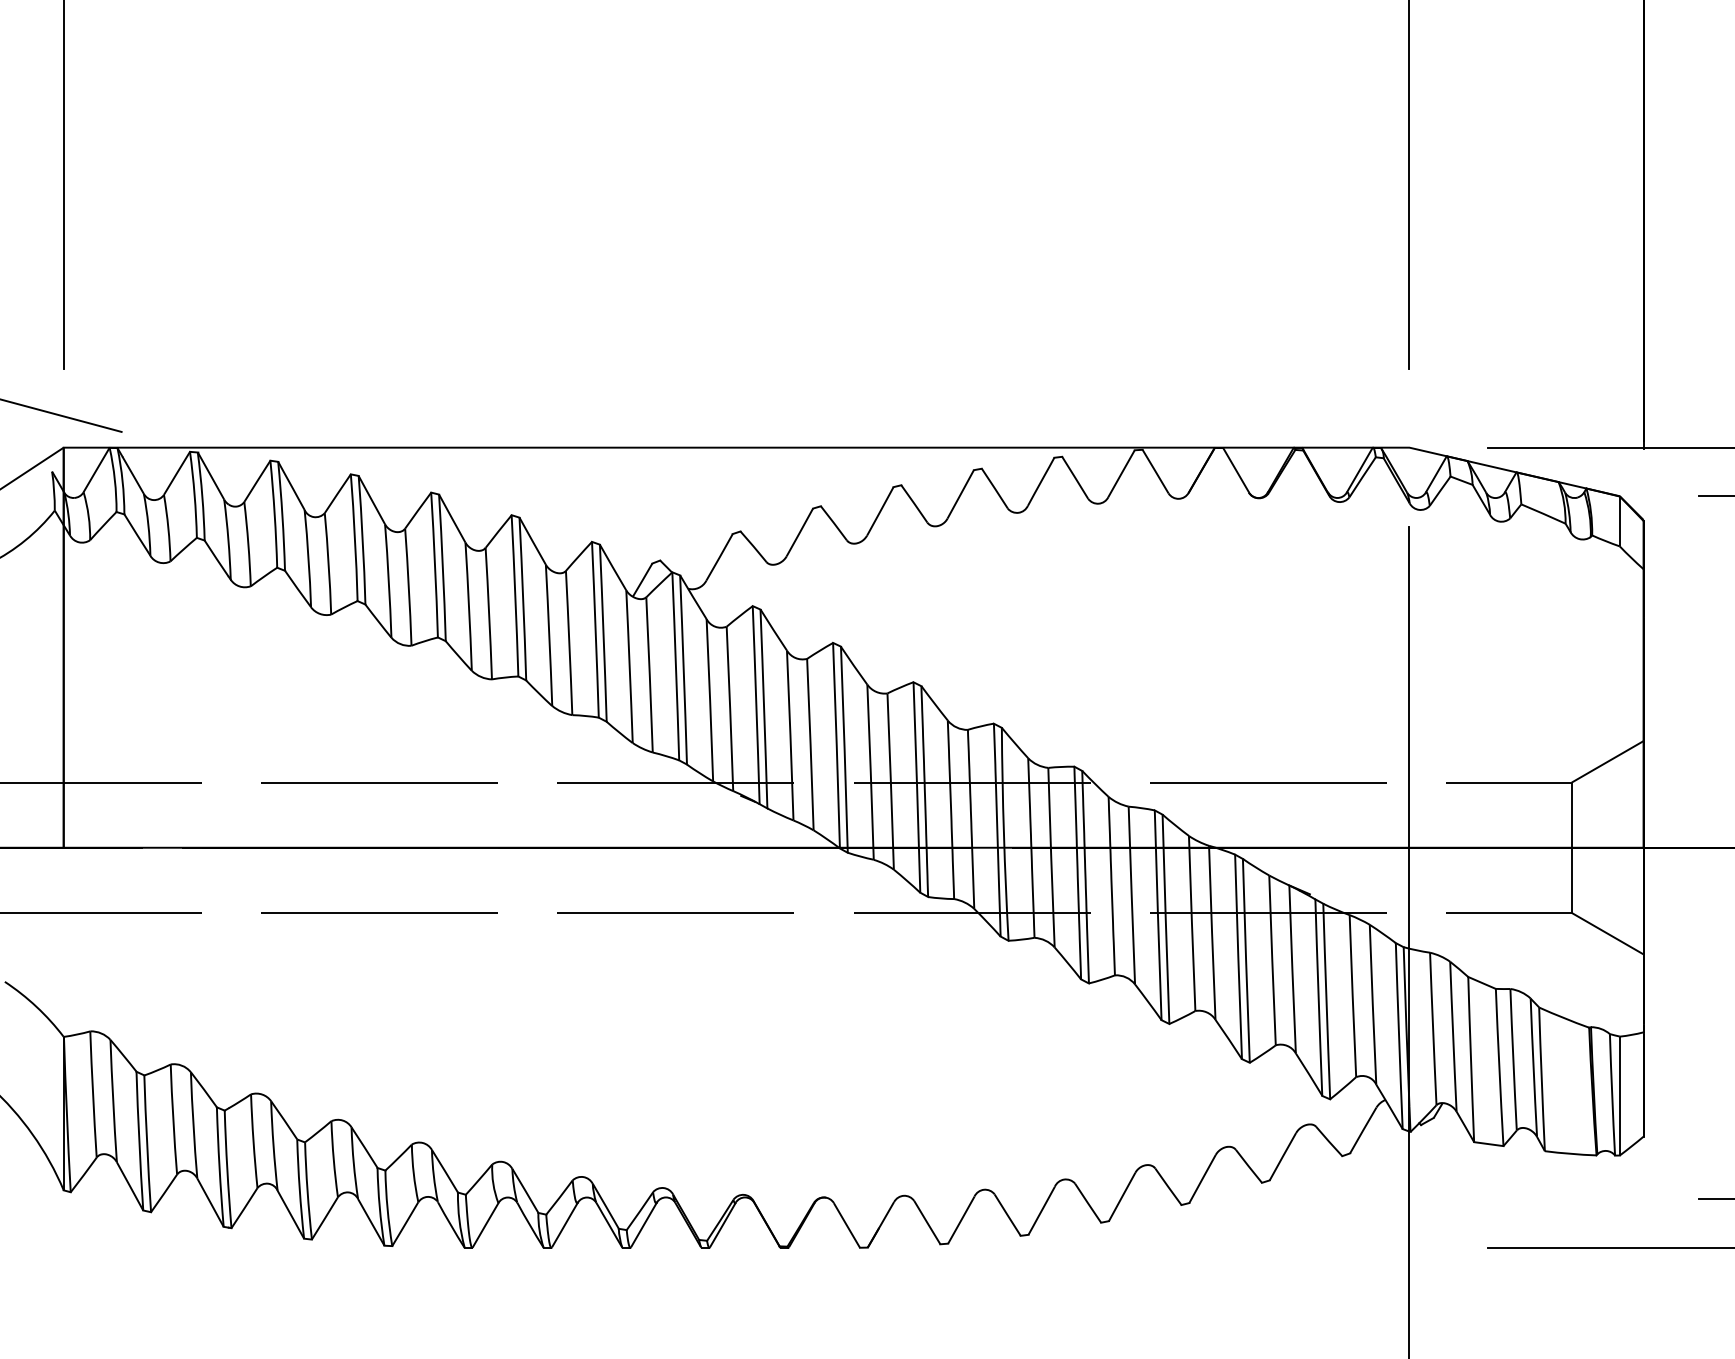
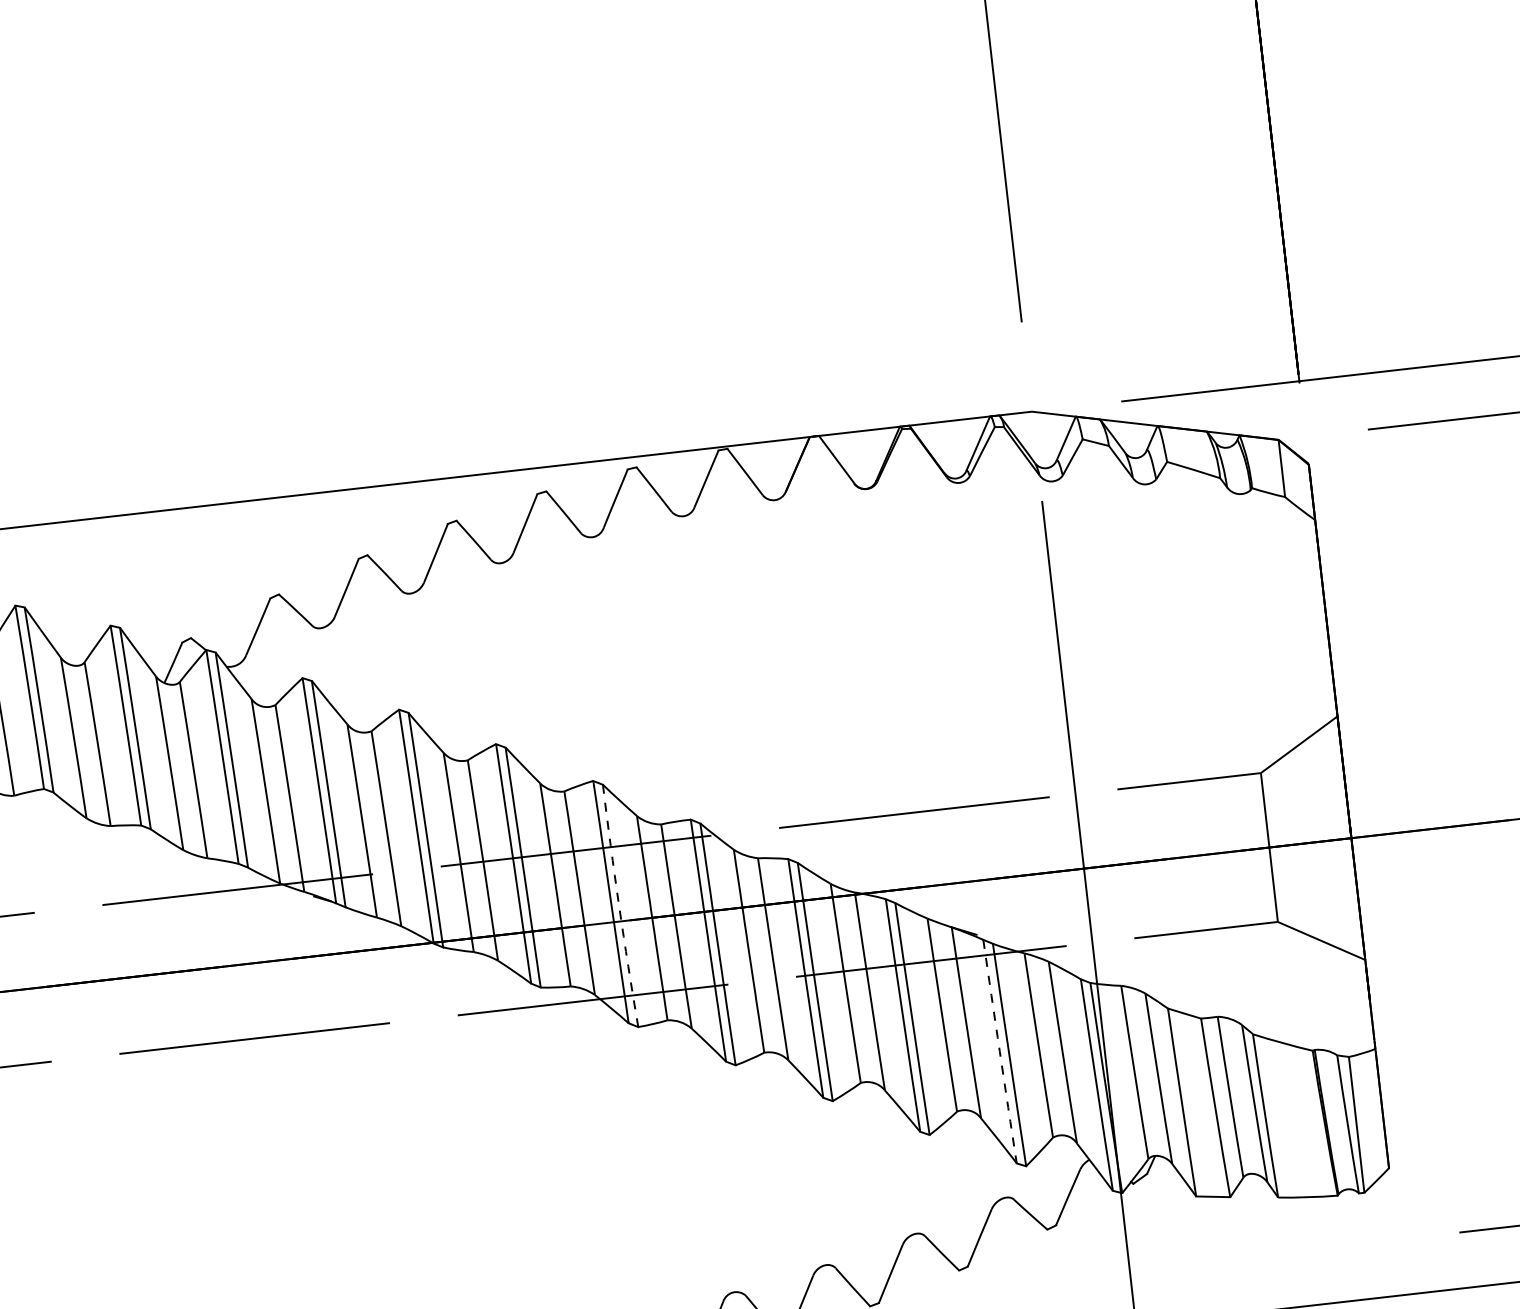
arc: (1003, 834) -> (618, 906), solid -> dashed
arc: (1318, 997) -> (999, 1051), solid -> dashed

